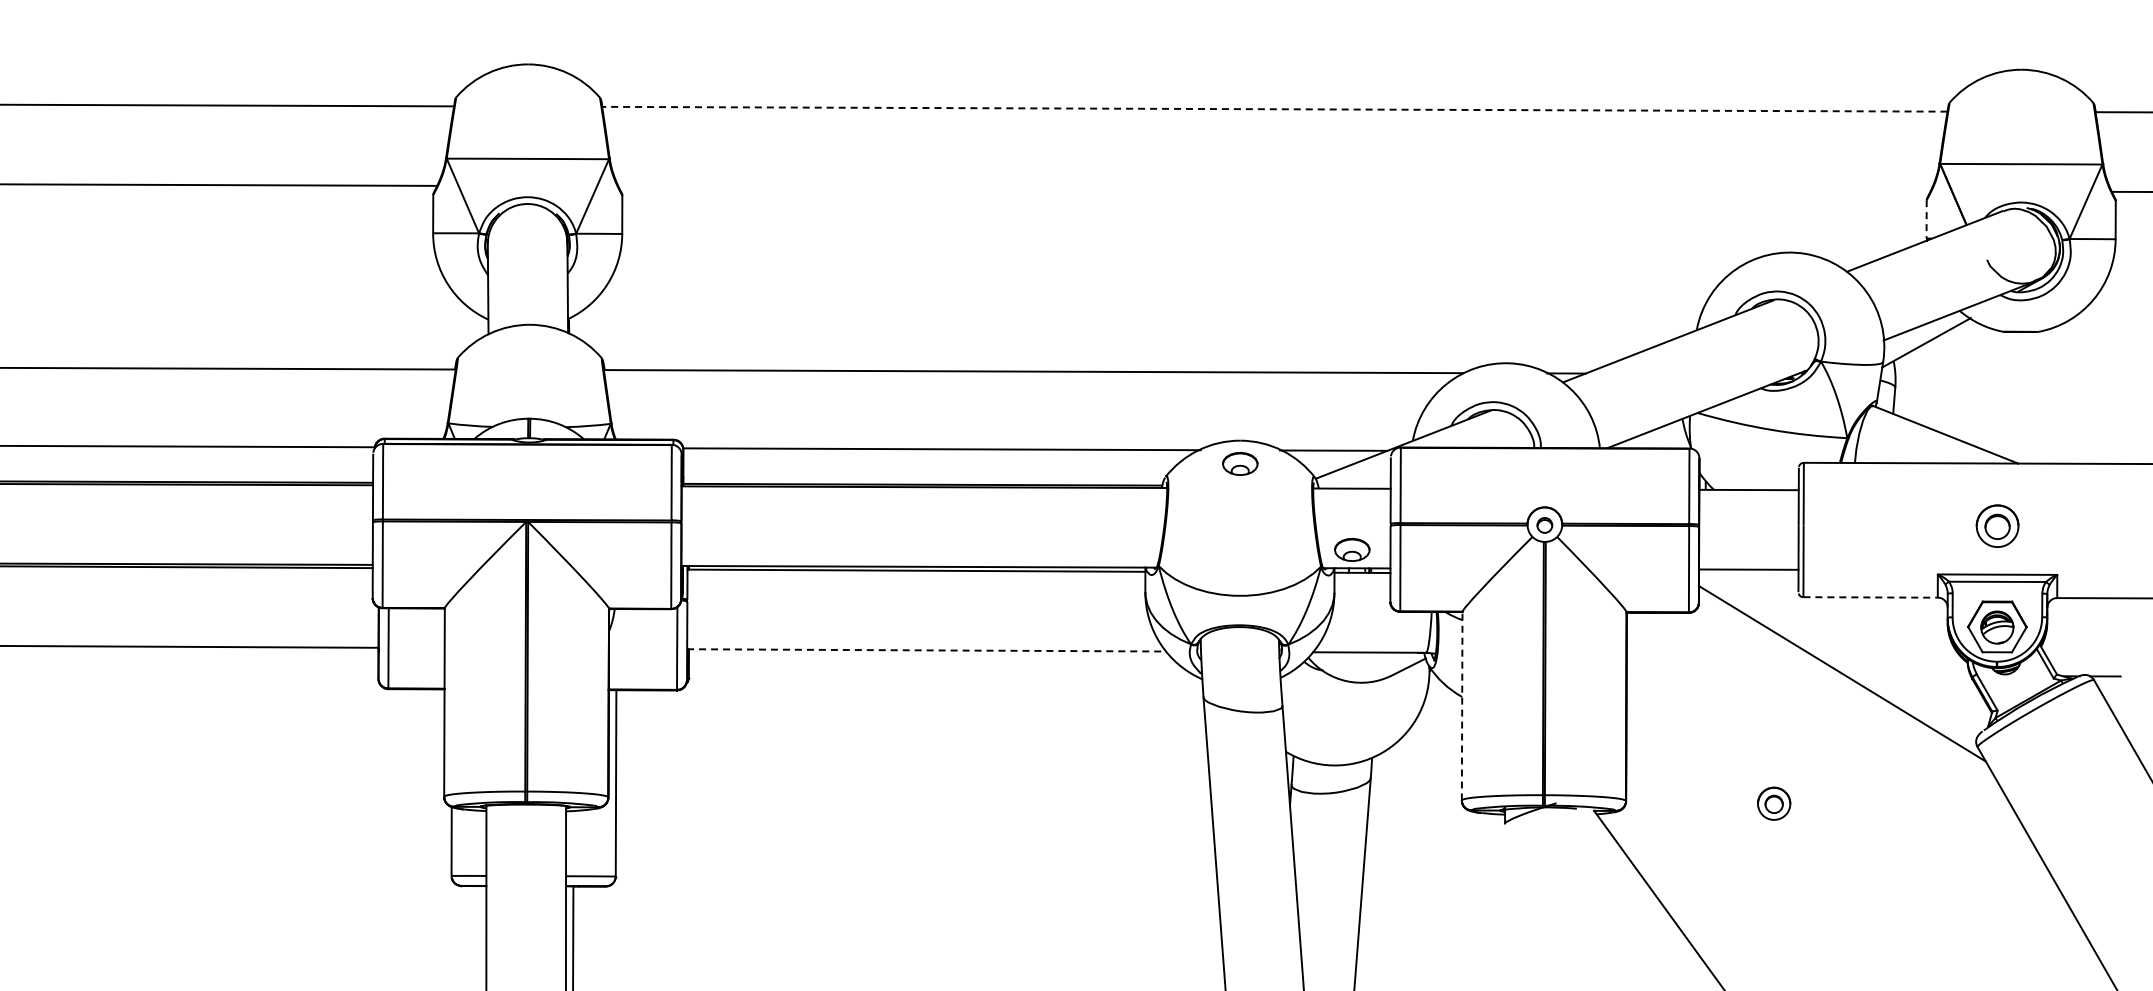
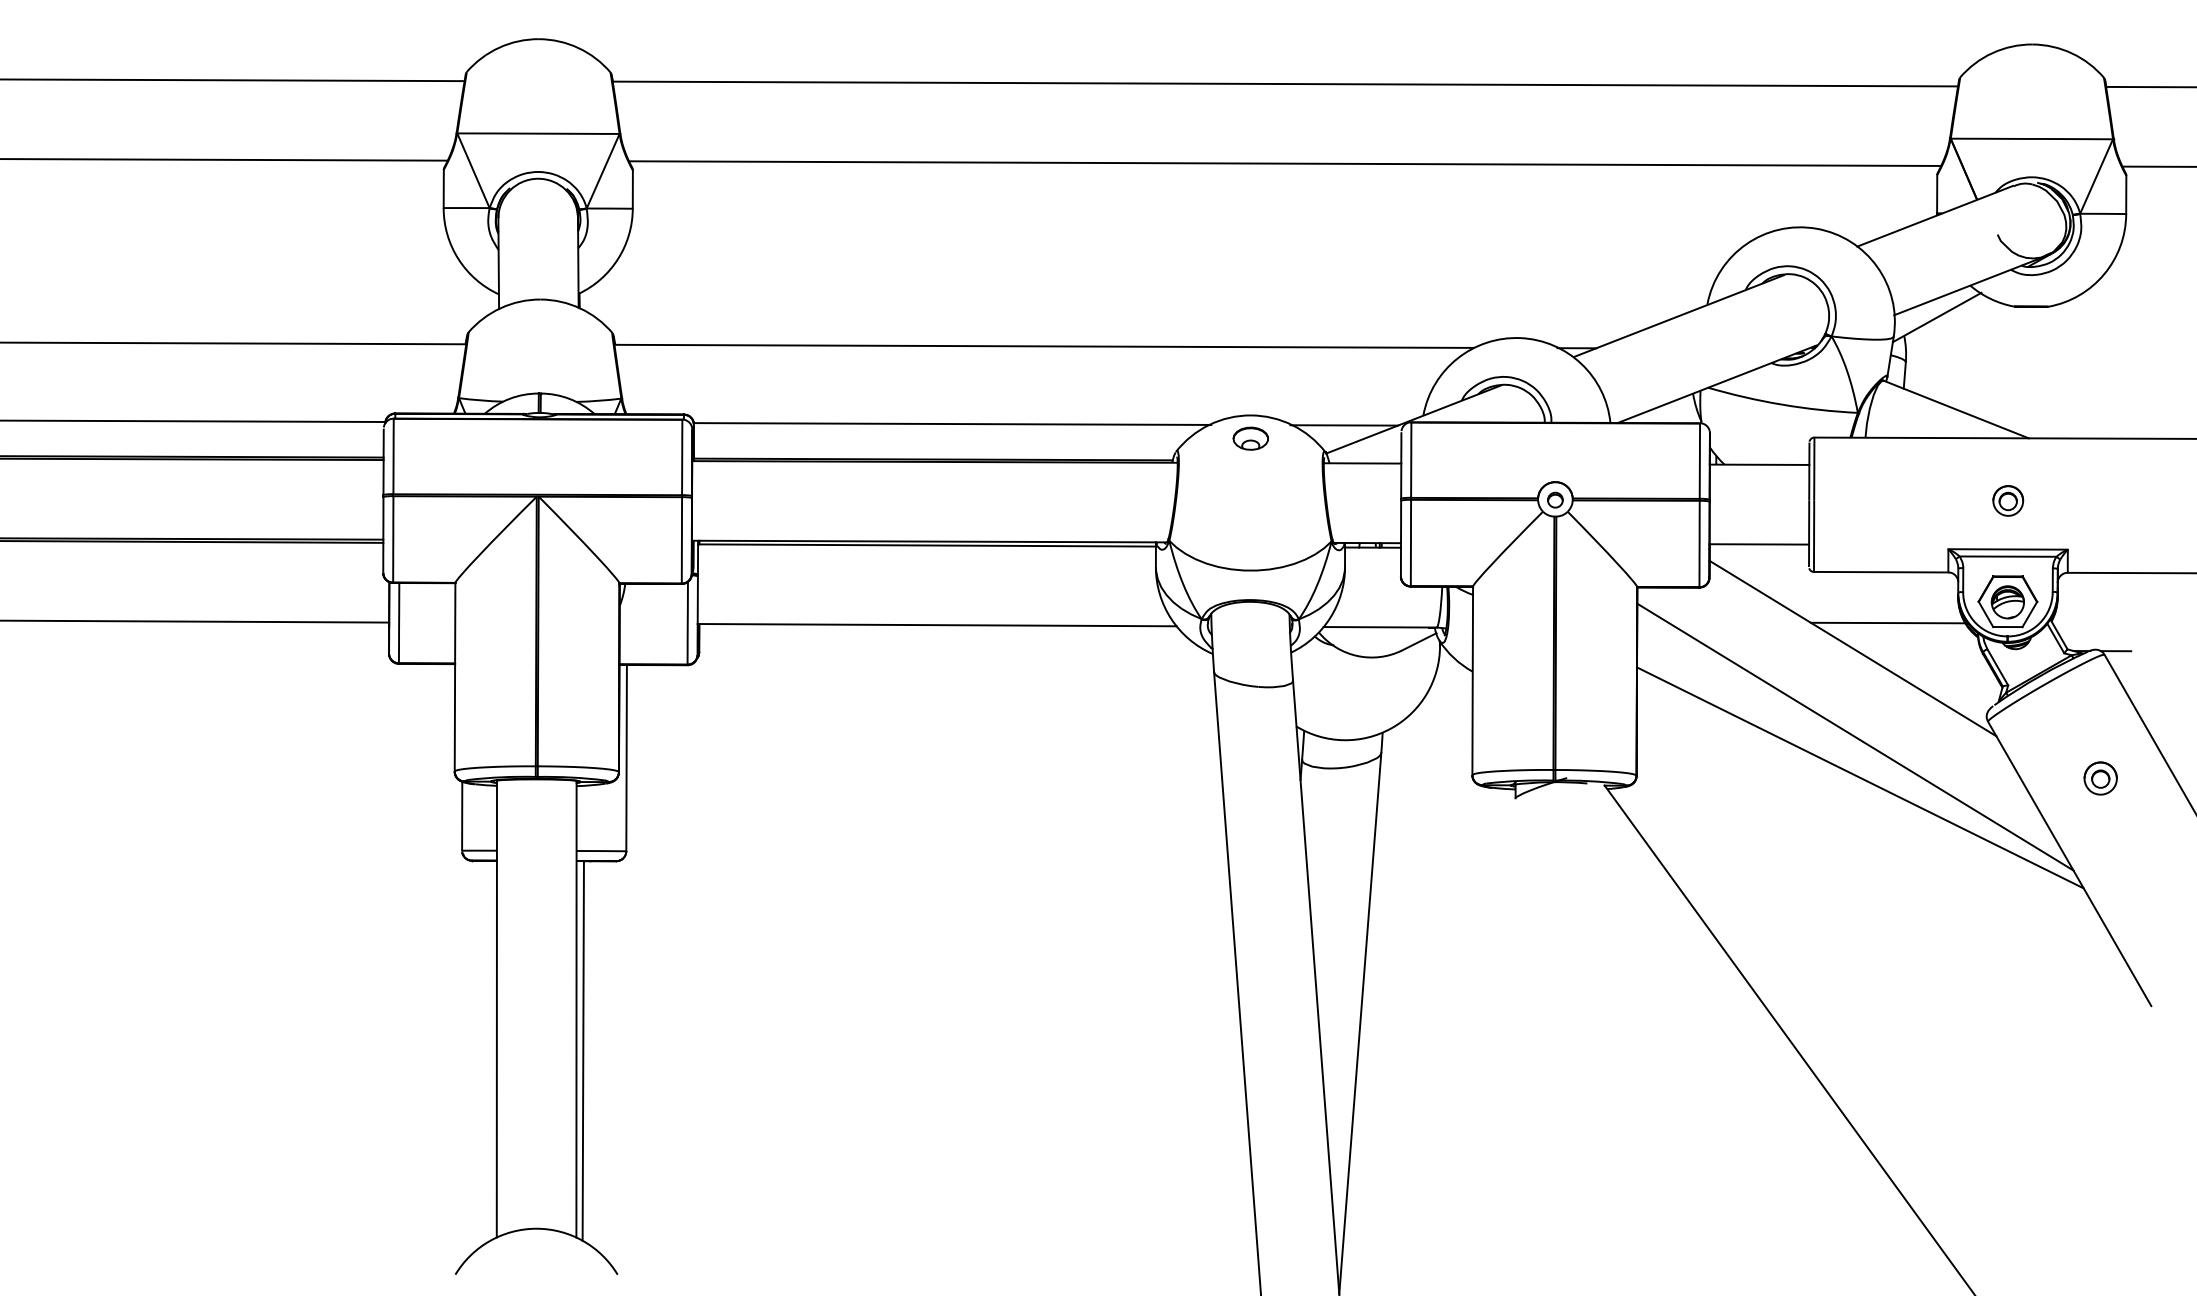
line: (1274, 109) -> (1285, 84), dashed -> solid
line: (1274, 188) -> (1285, 163), added
line: (1926, 219) -> (1937, 194), dashed -> solid
part: (1997, 525) -> (2008, 500), size x0.71
part: (1351, 549) -> (1362, 524), removed
line: (1870, 597) -> (1881, 572), dashed -> solid
line: (1876, 647) -> (1887, 622), added
line: (926, 650) -> (937, 625), dashed -> solid
line: (1461, 705) -> (1472, 680), dashed -> solid
line: (1844, 761) -> (1855, 736), added
line: (1848, 802) -> (1859, 777), added
part: (1773, 803) -> (2100, 778), moved

